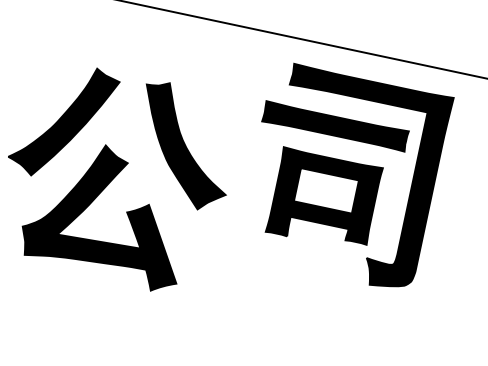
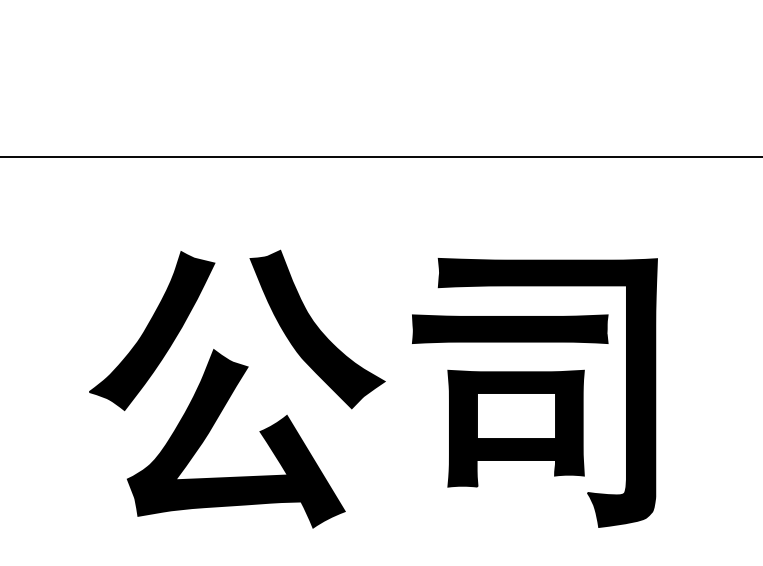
part: (343, 176) -> (534, 392), moved

